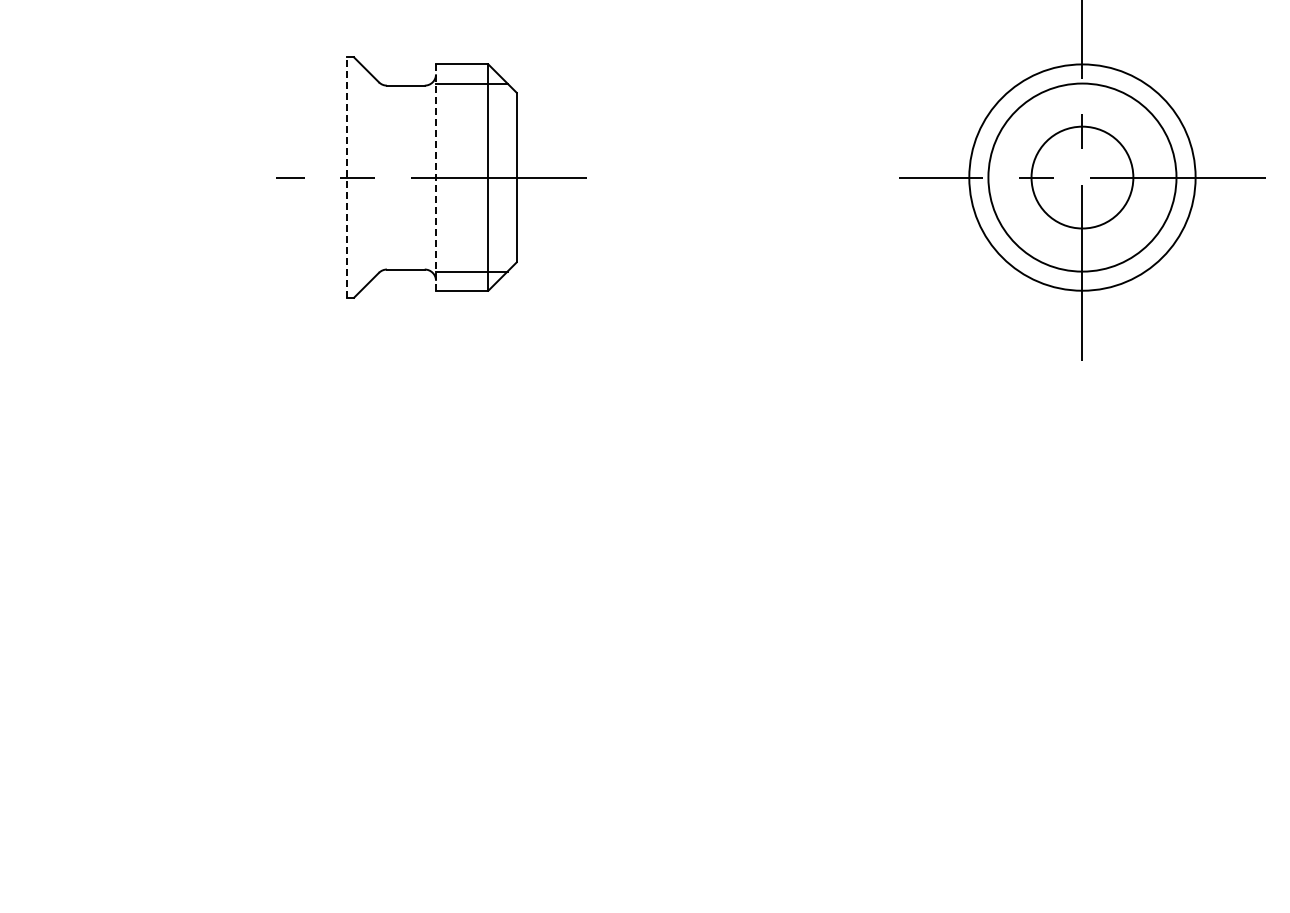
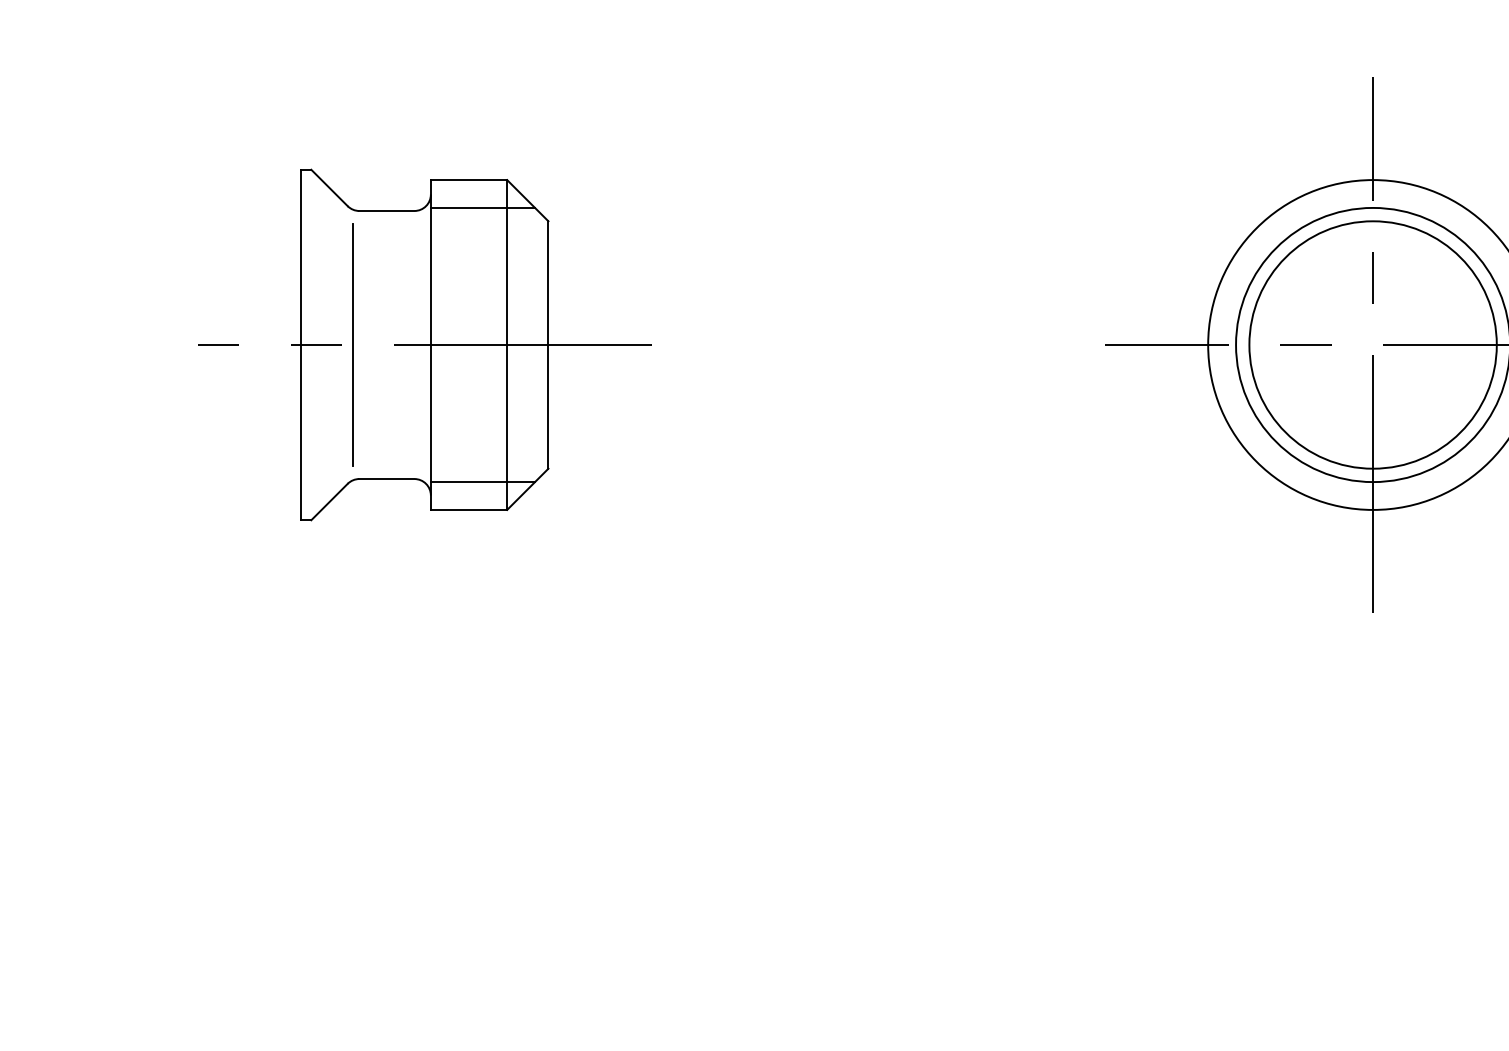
line: (346, 177) -> (300, 344), dashed -> solid
line: (382, 177) -> (352, 344), added
line: (436, 177) -> (431, 344), dashed -> solid
circle: (1082, 177) -> (1373, 344), size x1.67

